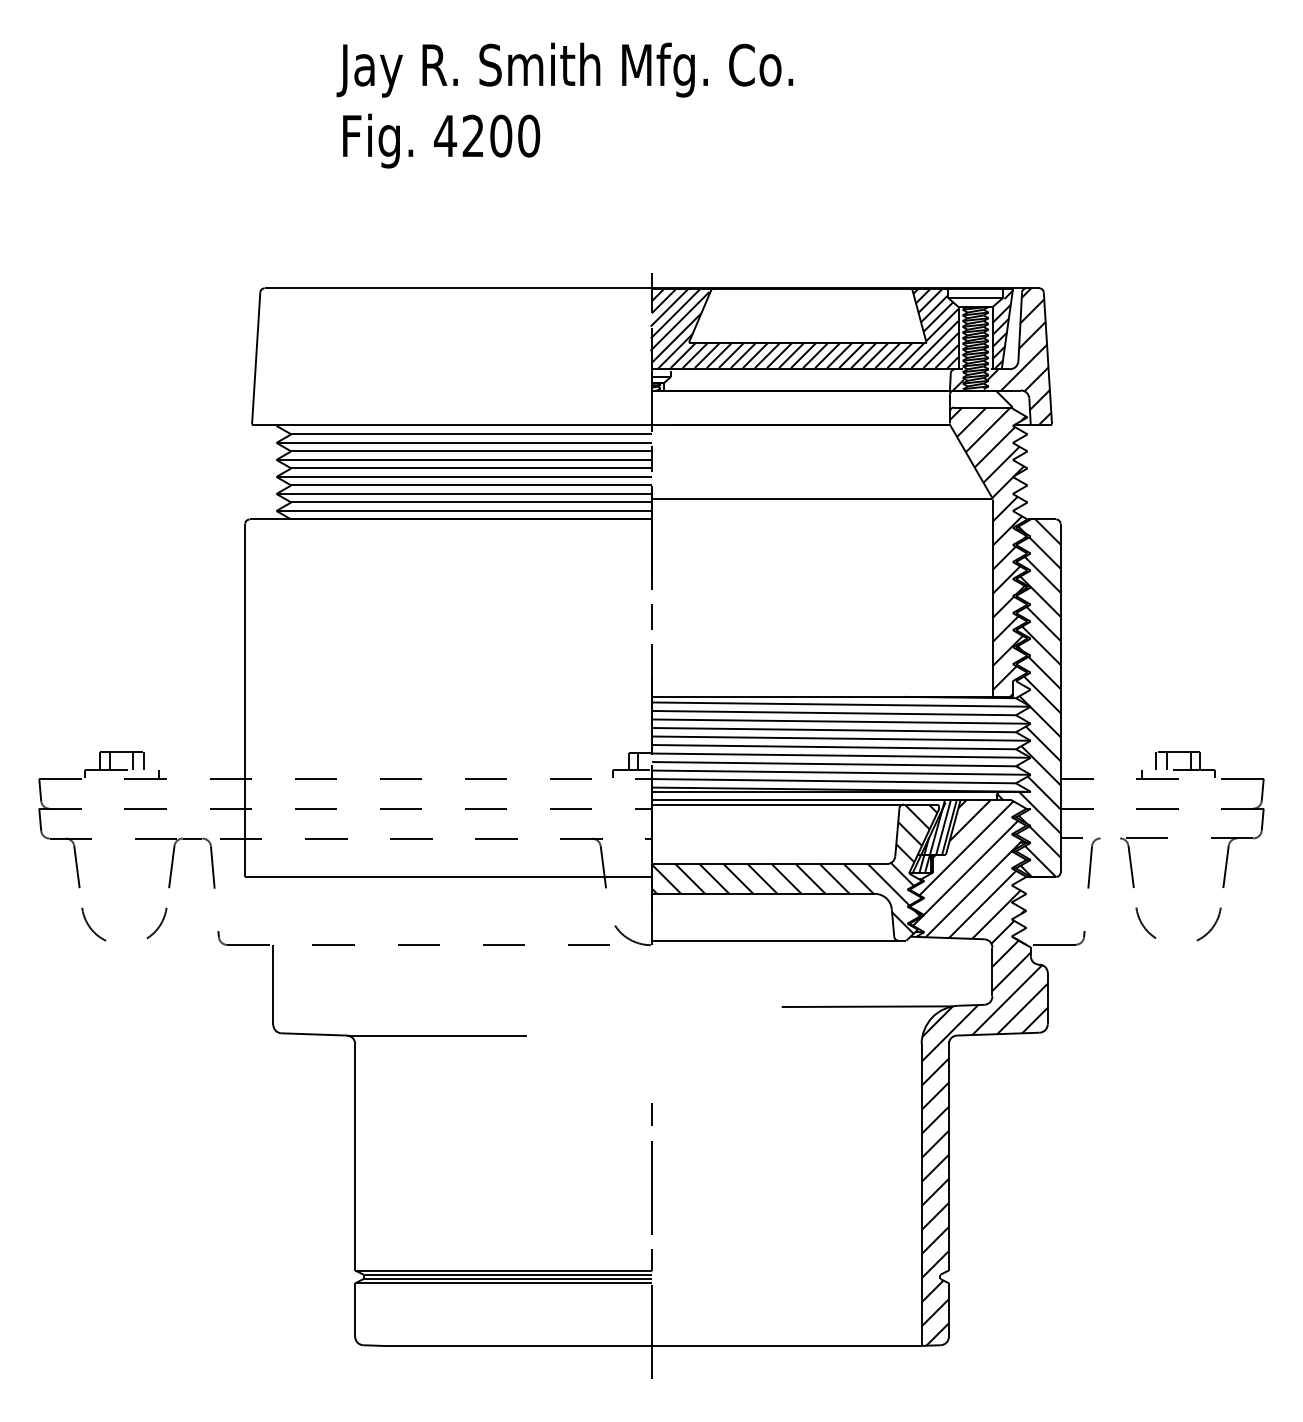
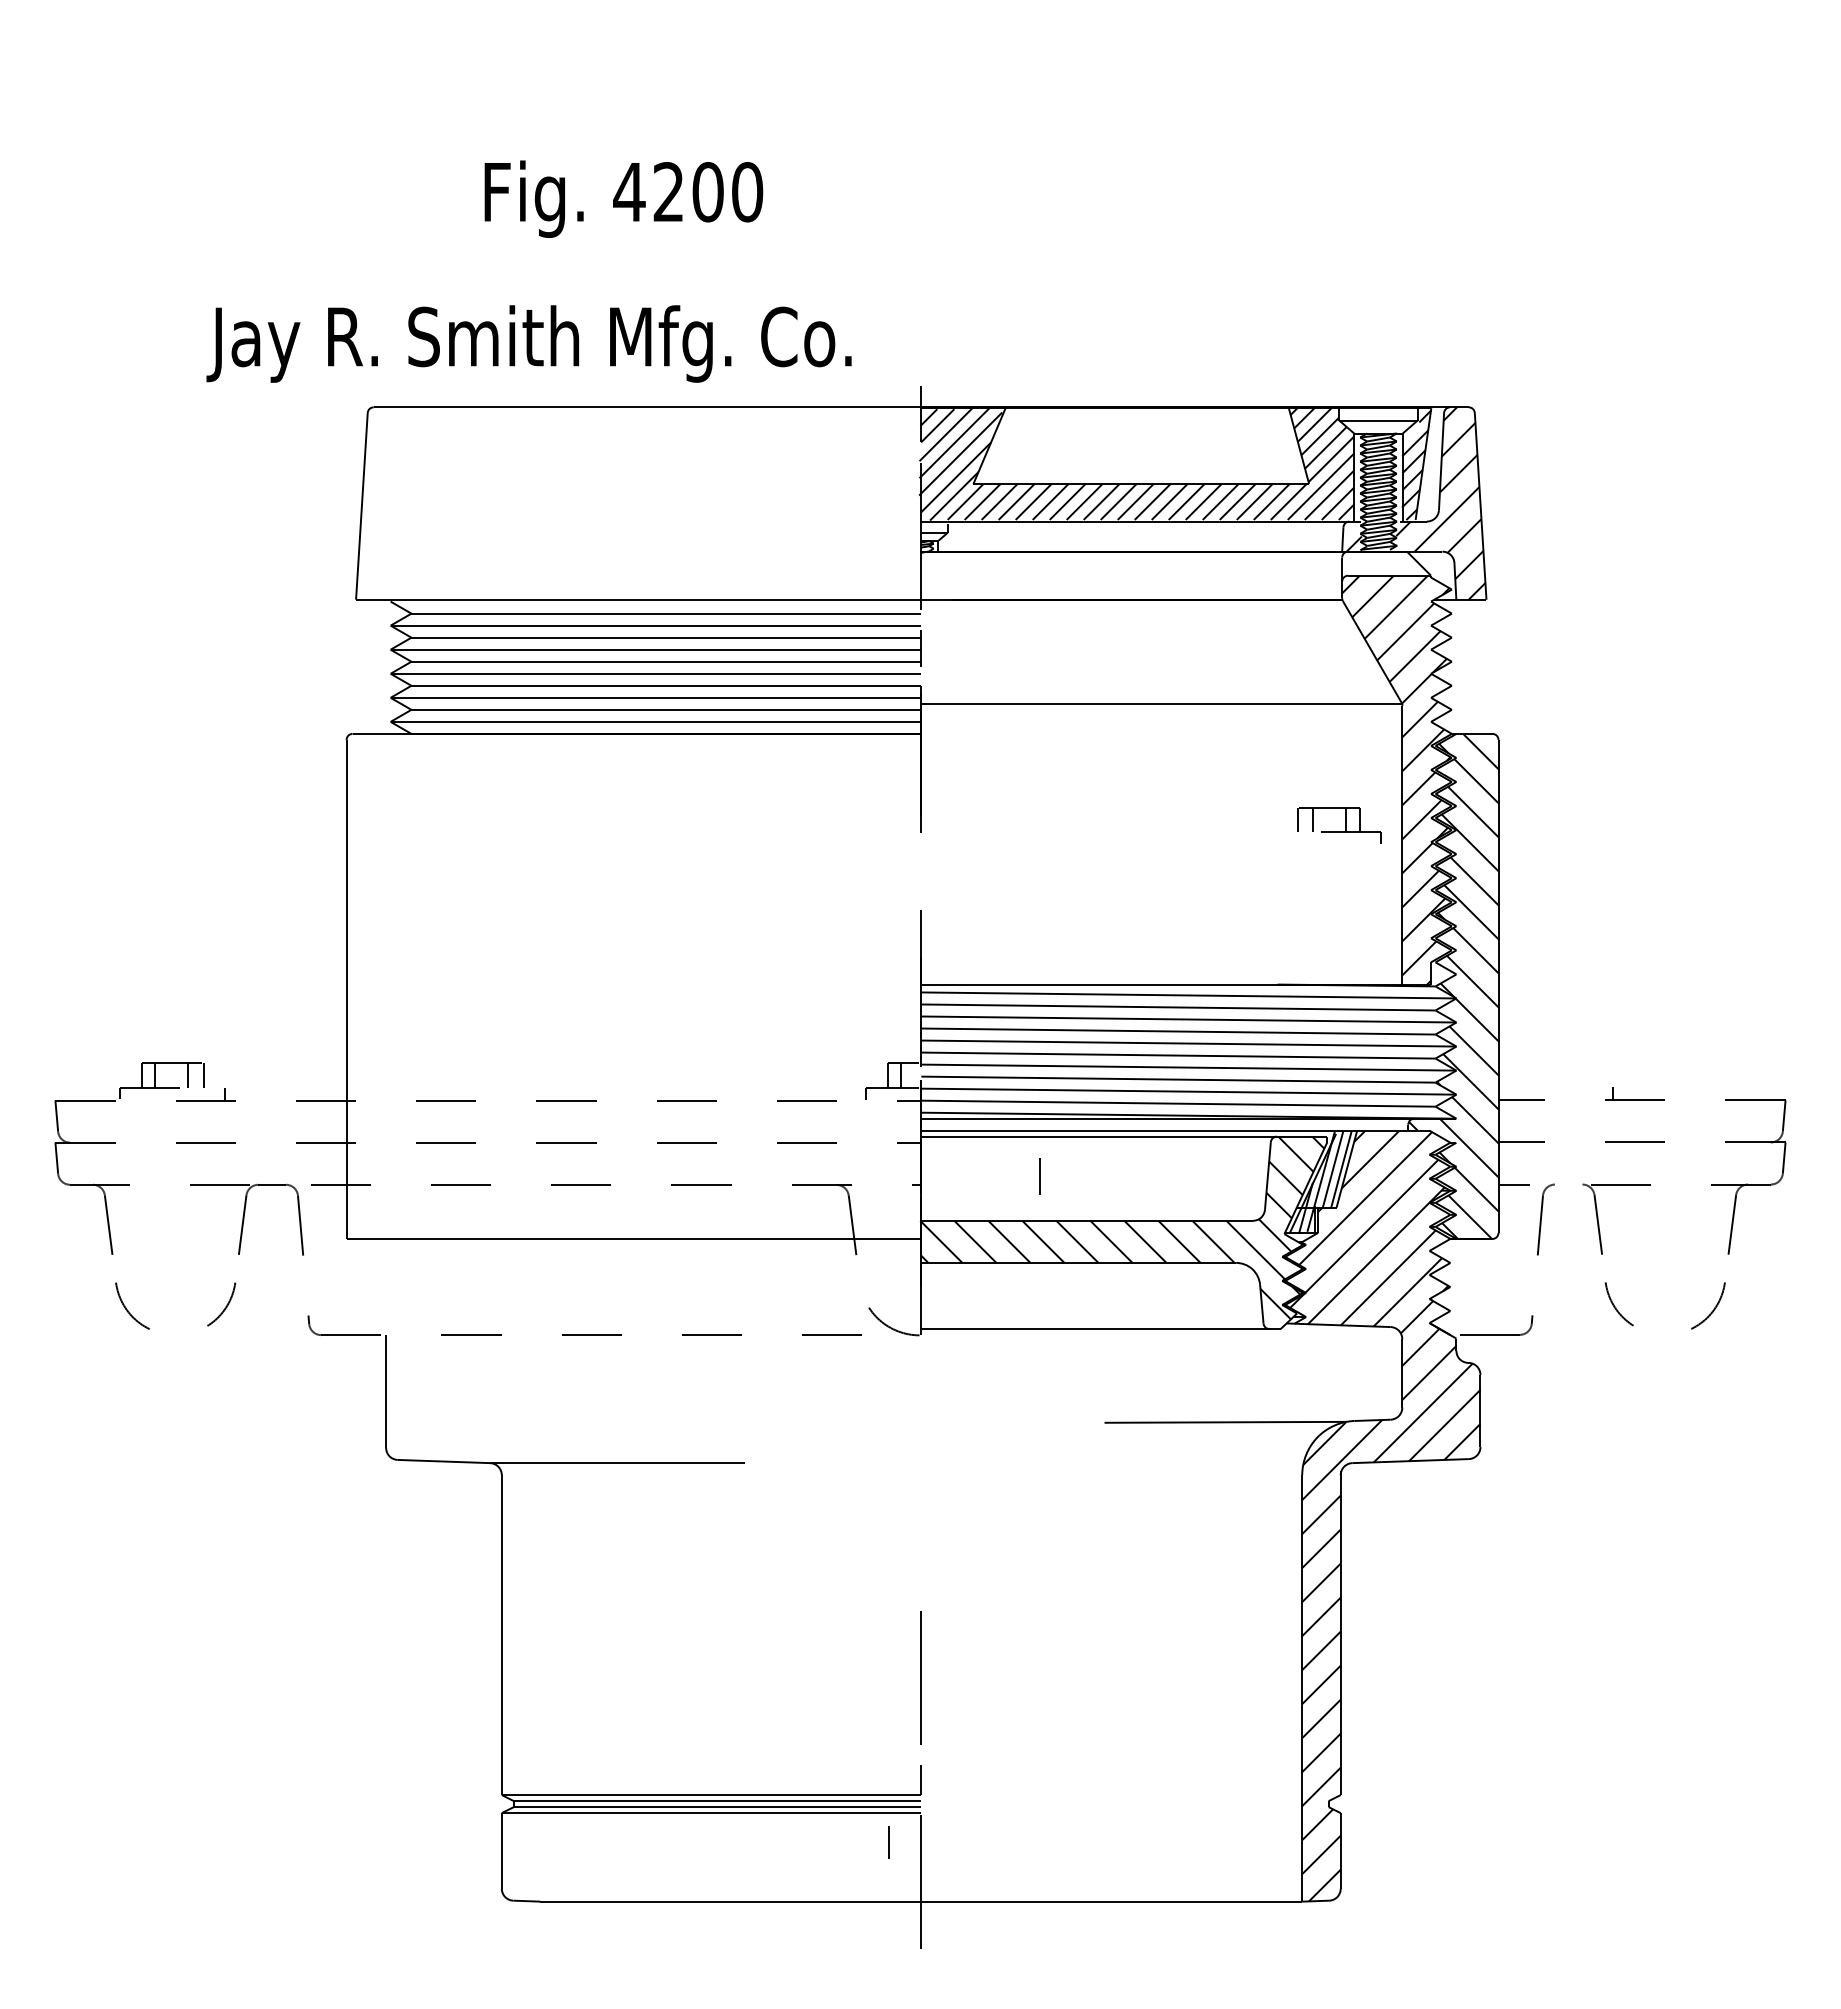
text: (564, 69) -> (528, 343), moved
line: (651, 616) -> (1039, 1176), moved
part: (1185, 764) -> (1339, 825), moved
line: (651, 1114) -> (888, 1842), moved

